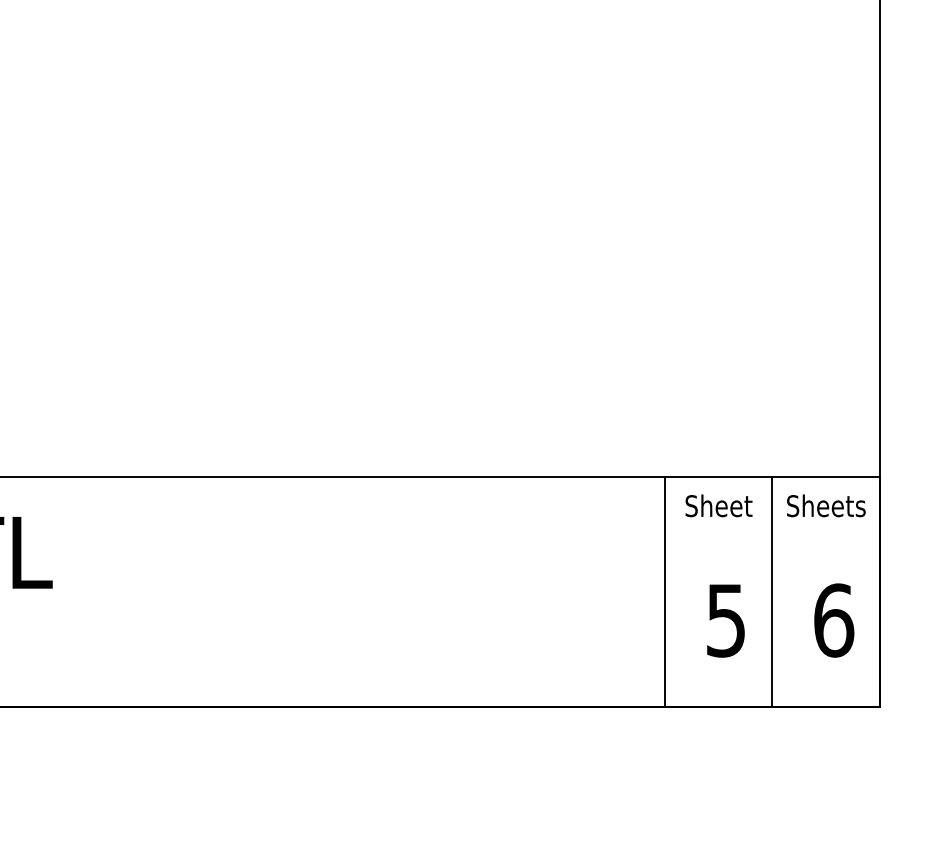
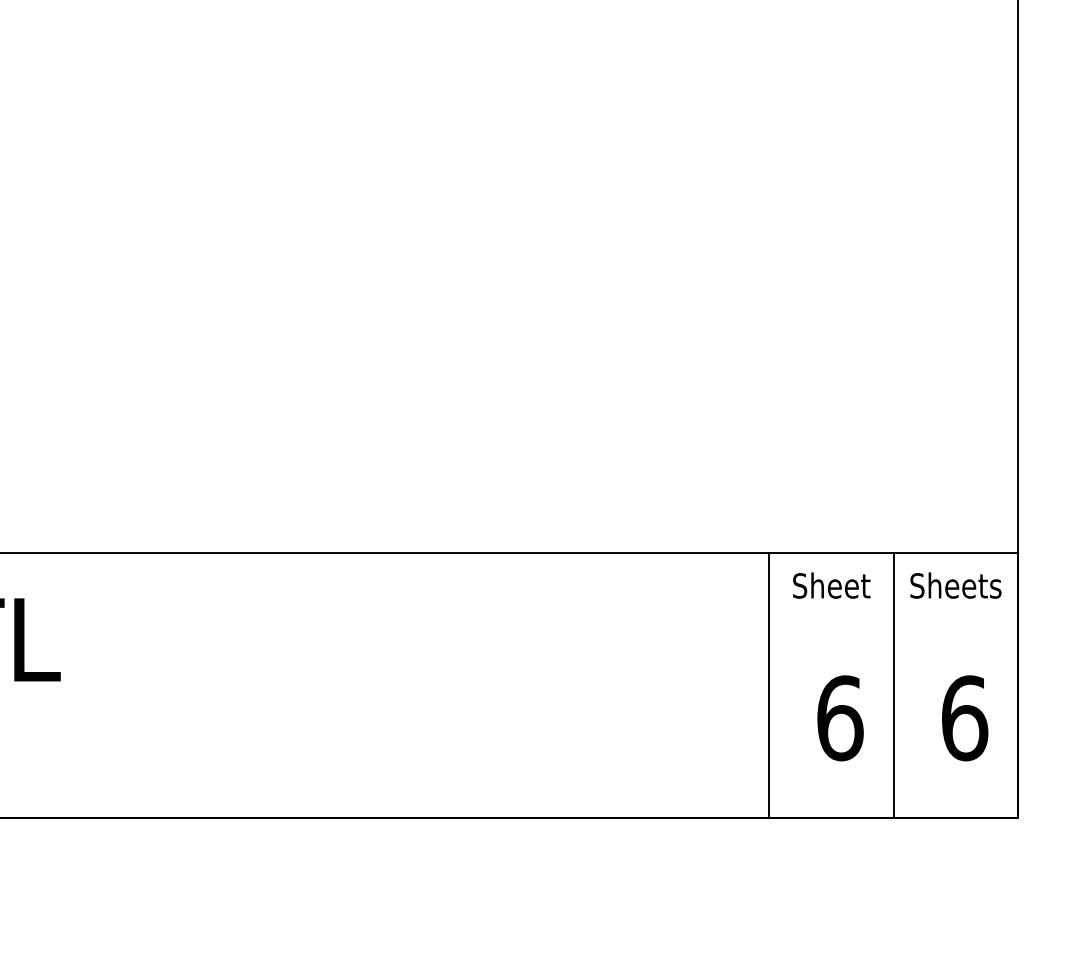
text: (726, 620) -> (840, 718), 5 -> 6

